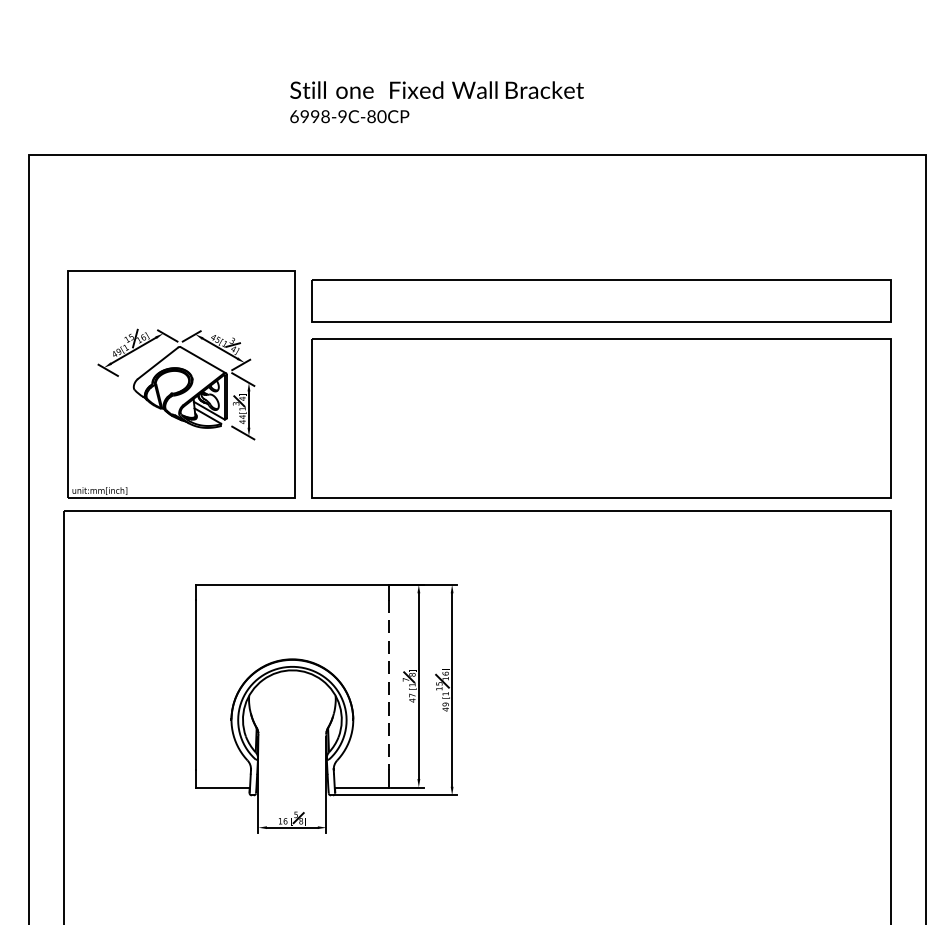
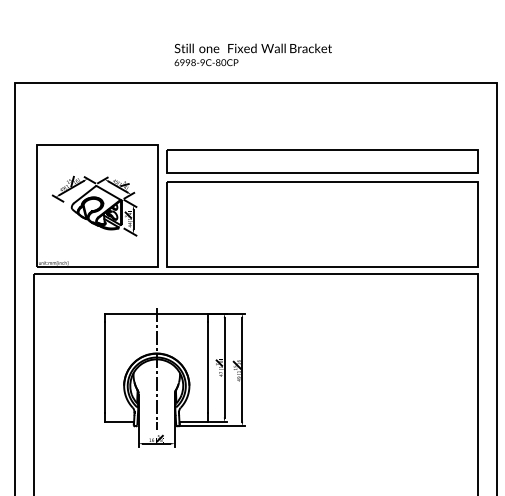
text: (435, 101) -> (252, 54), moved
line: (388, 685) -> (208, 367), dashed -> solid
line: (291, 687) -> (156, 368), added

